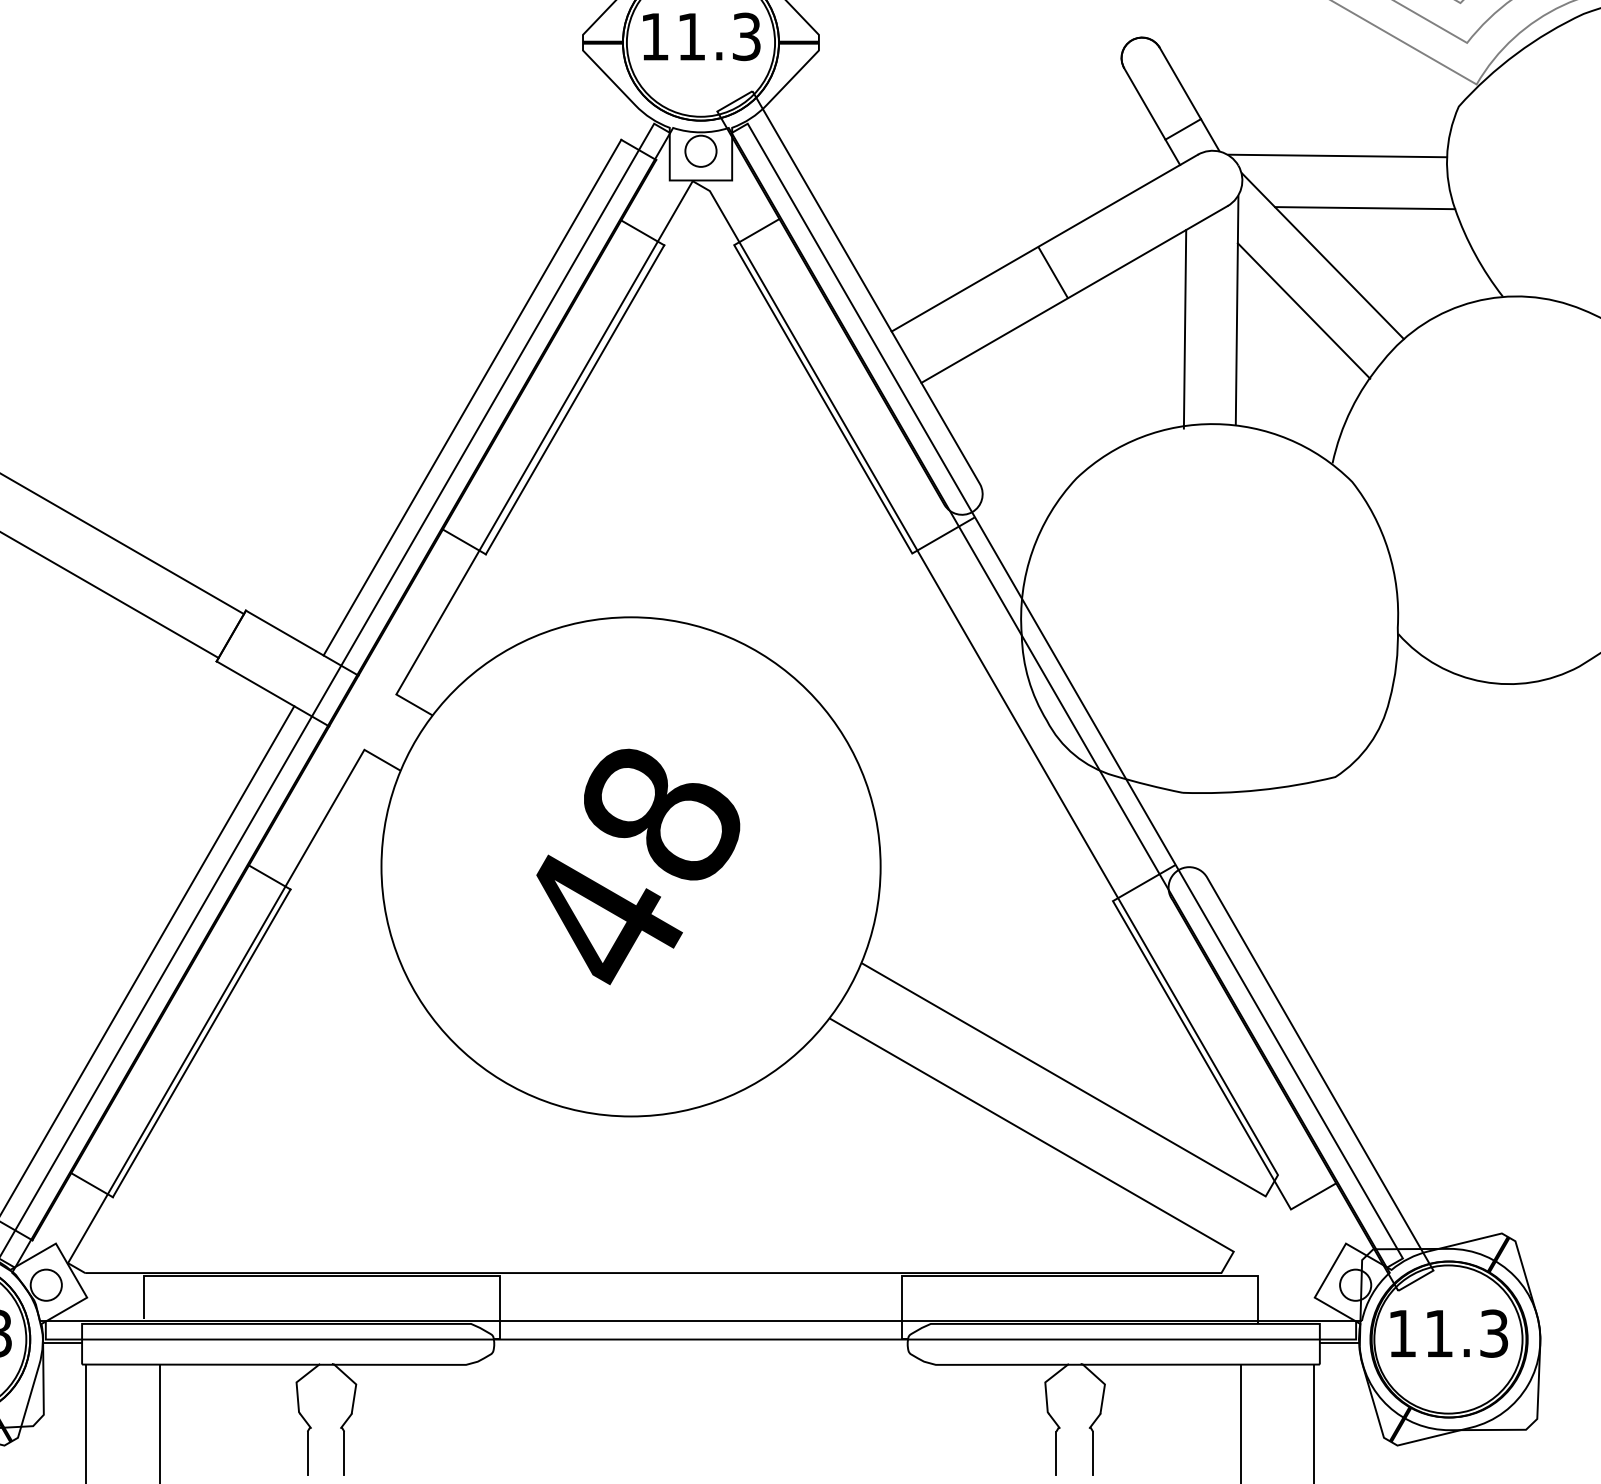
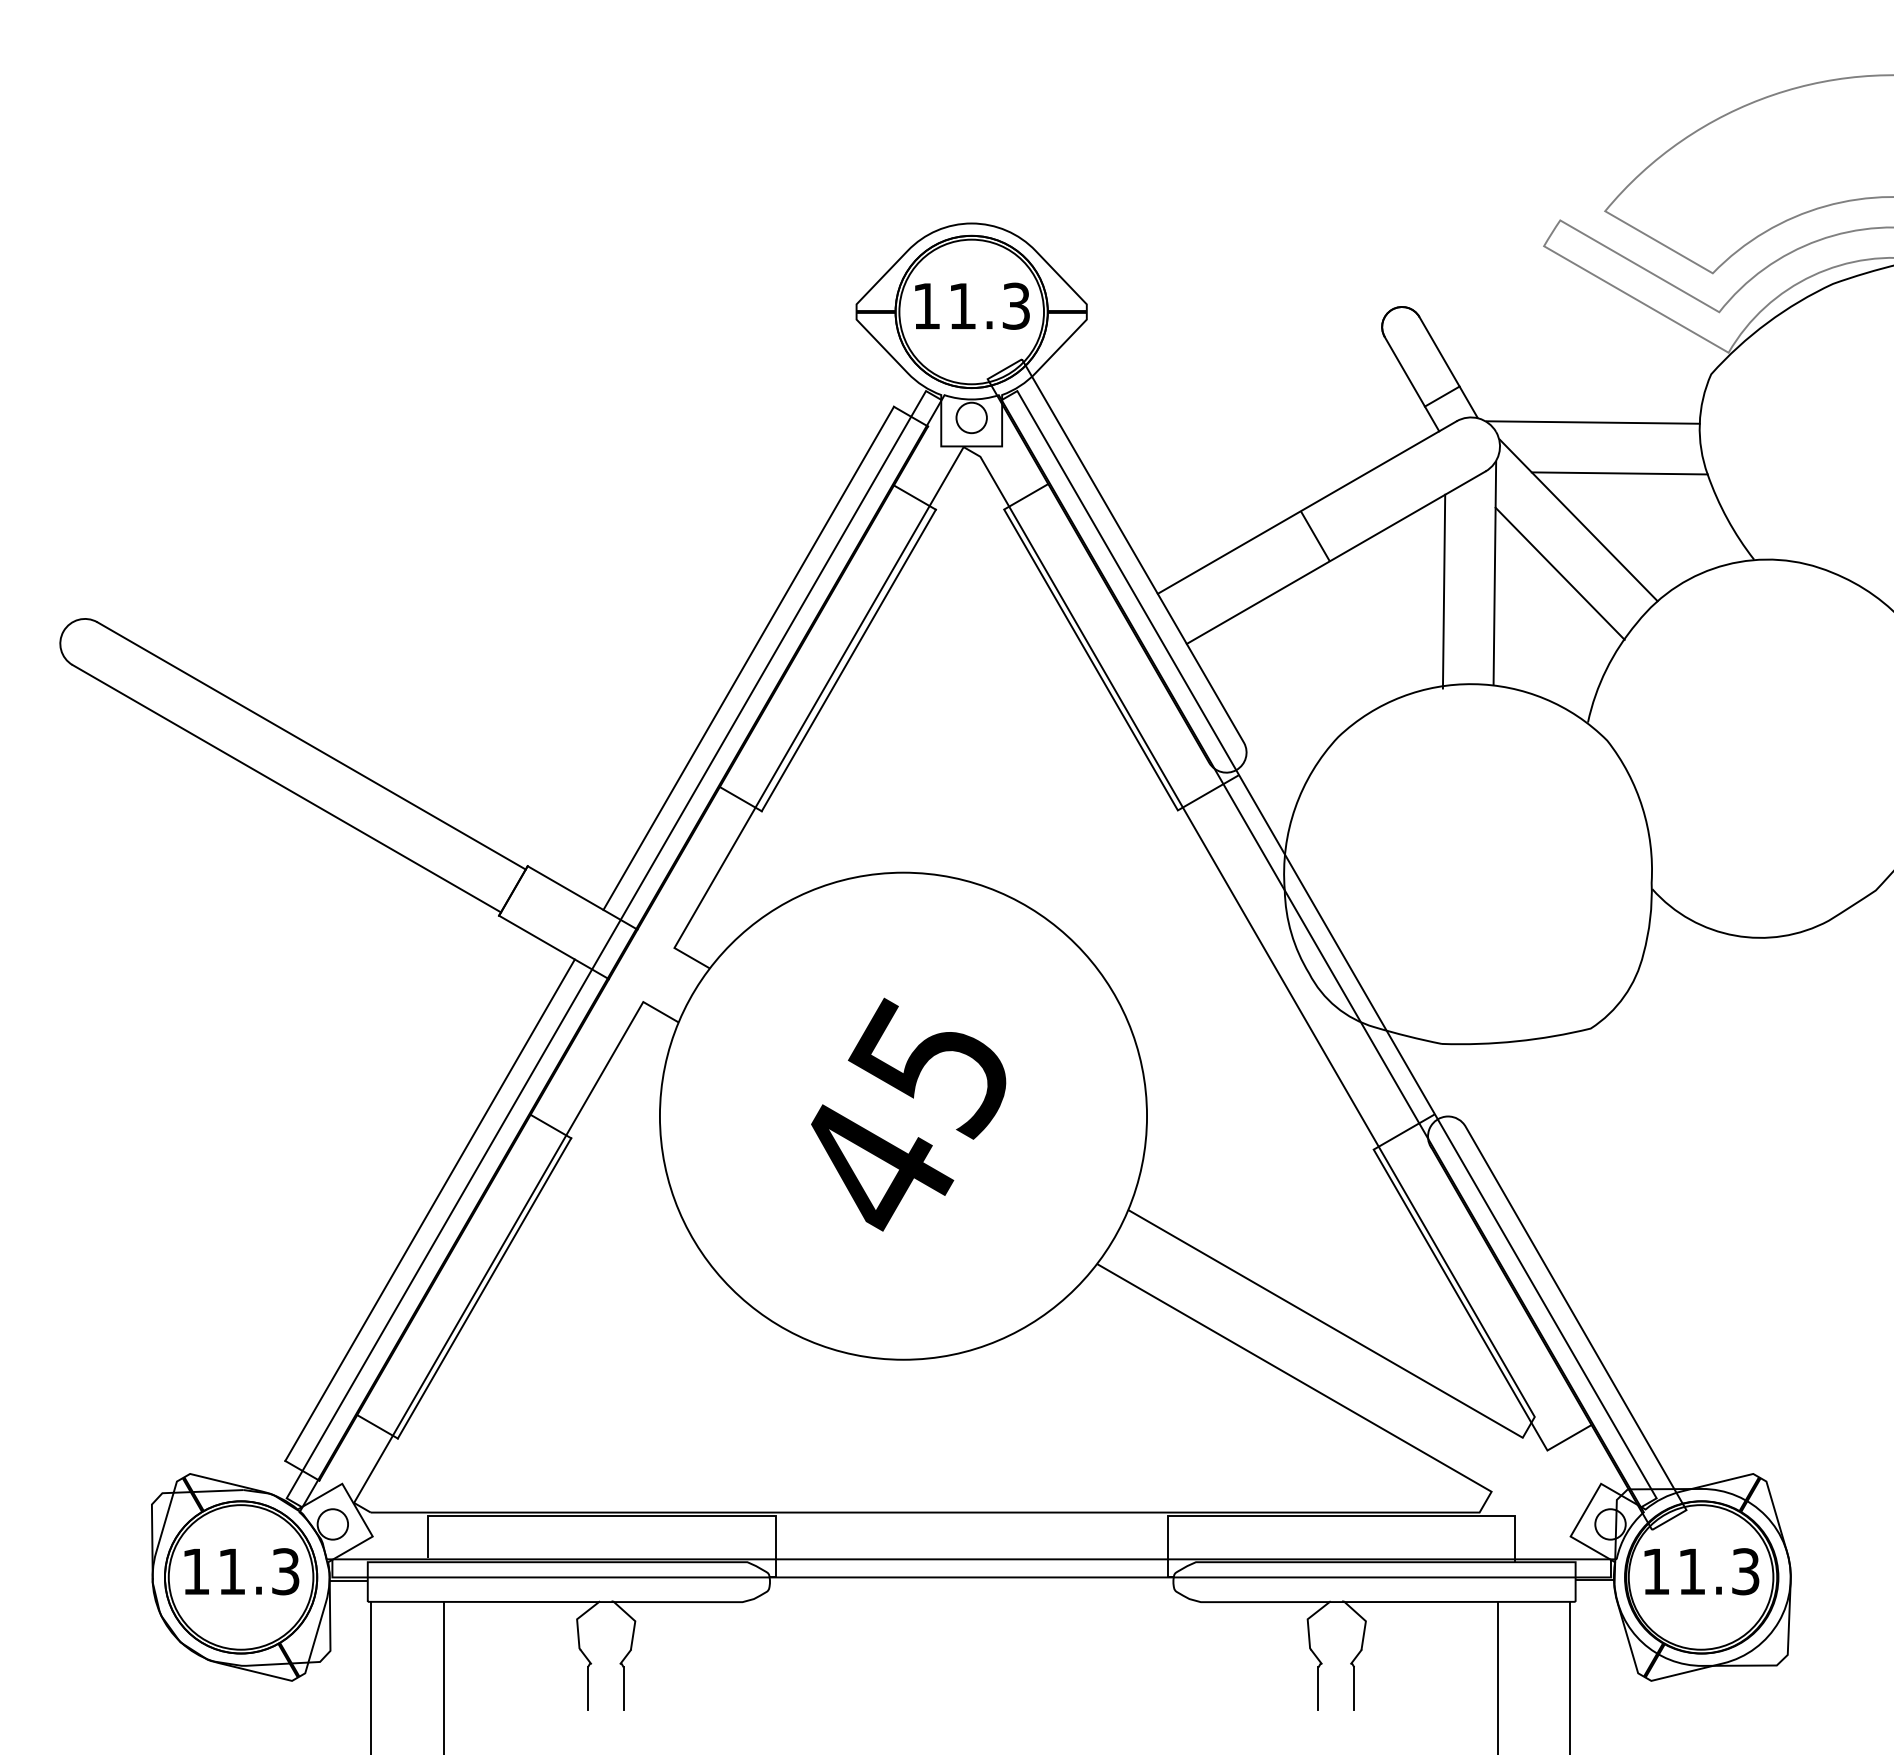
text: (656, 817) -> (928, 1068), 48 -> 45

